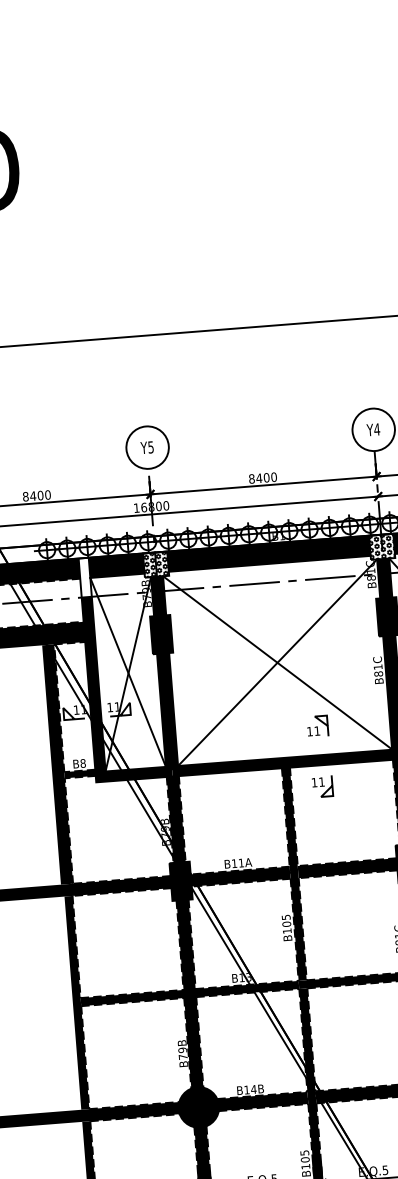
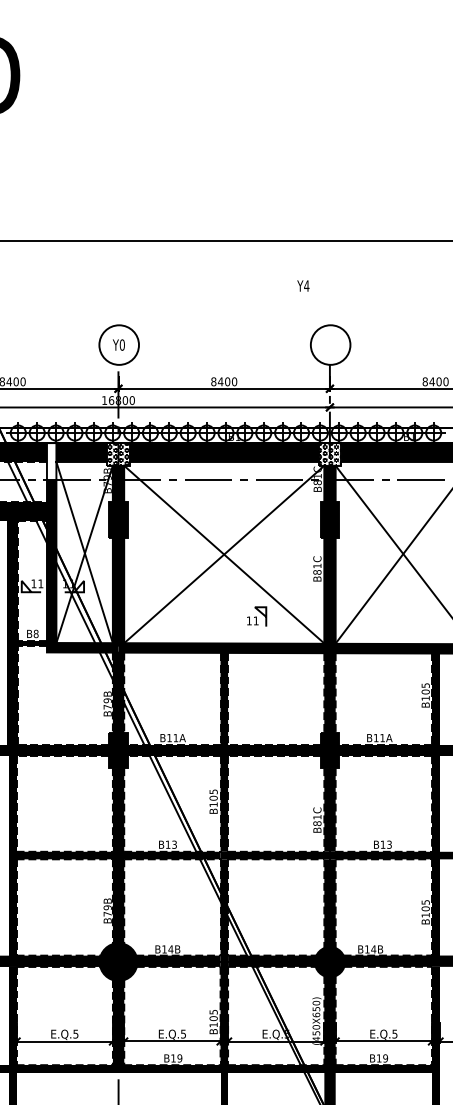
text: (373, 429) -> (303, 285), moved
text: (150, 446) -> (121, 344), Y5 -> Y0
part: (323, 787) -> (257, 673), removed

